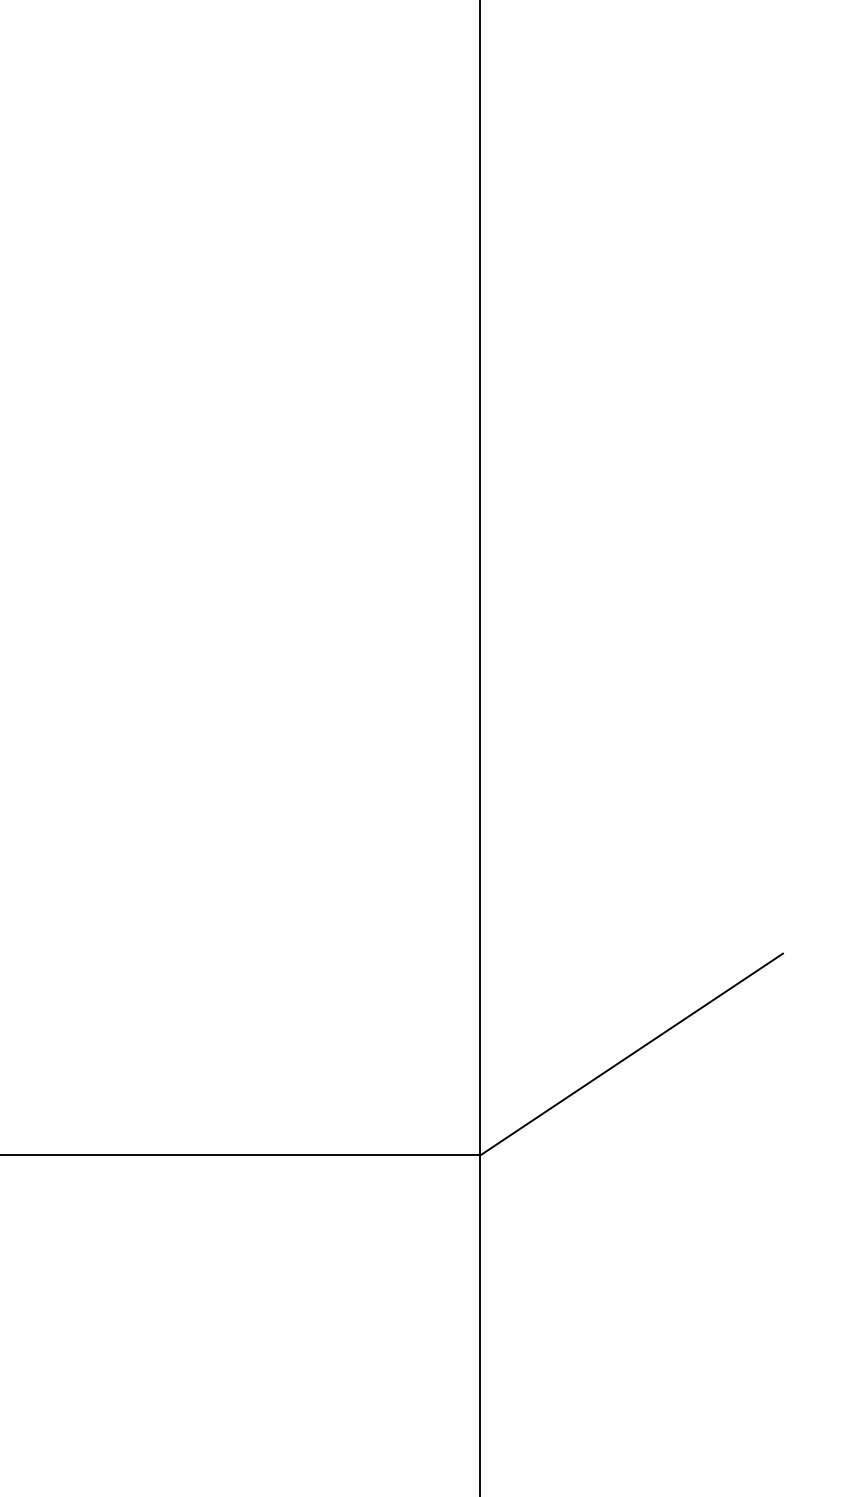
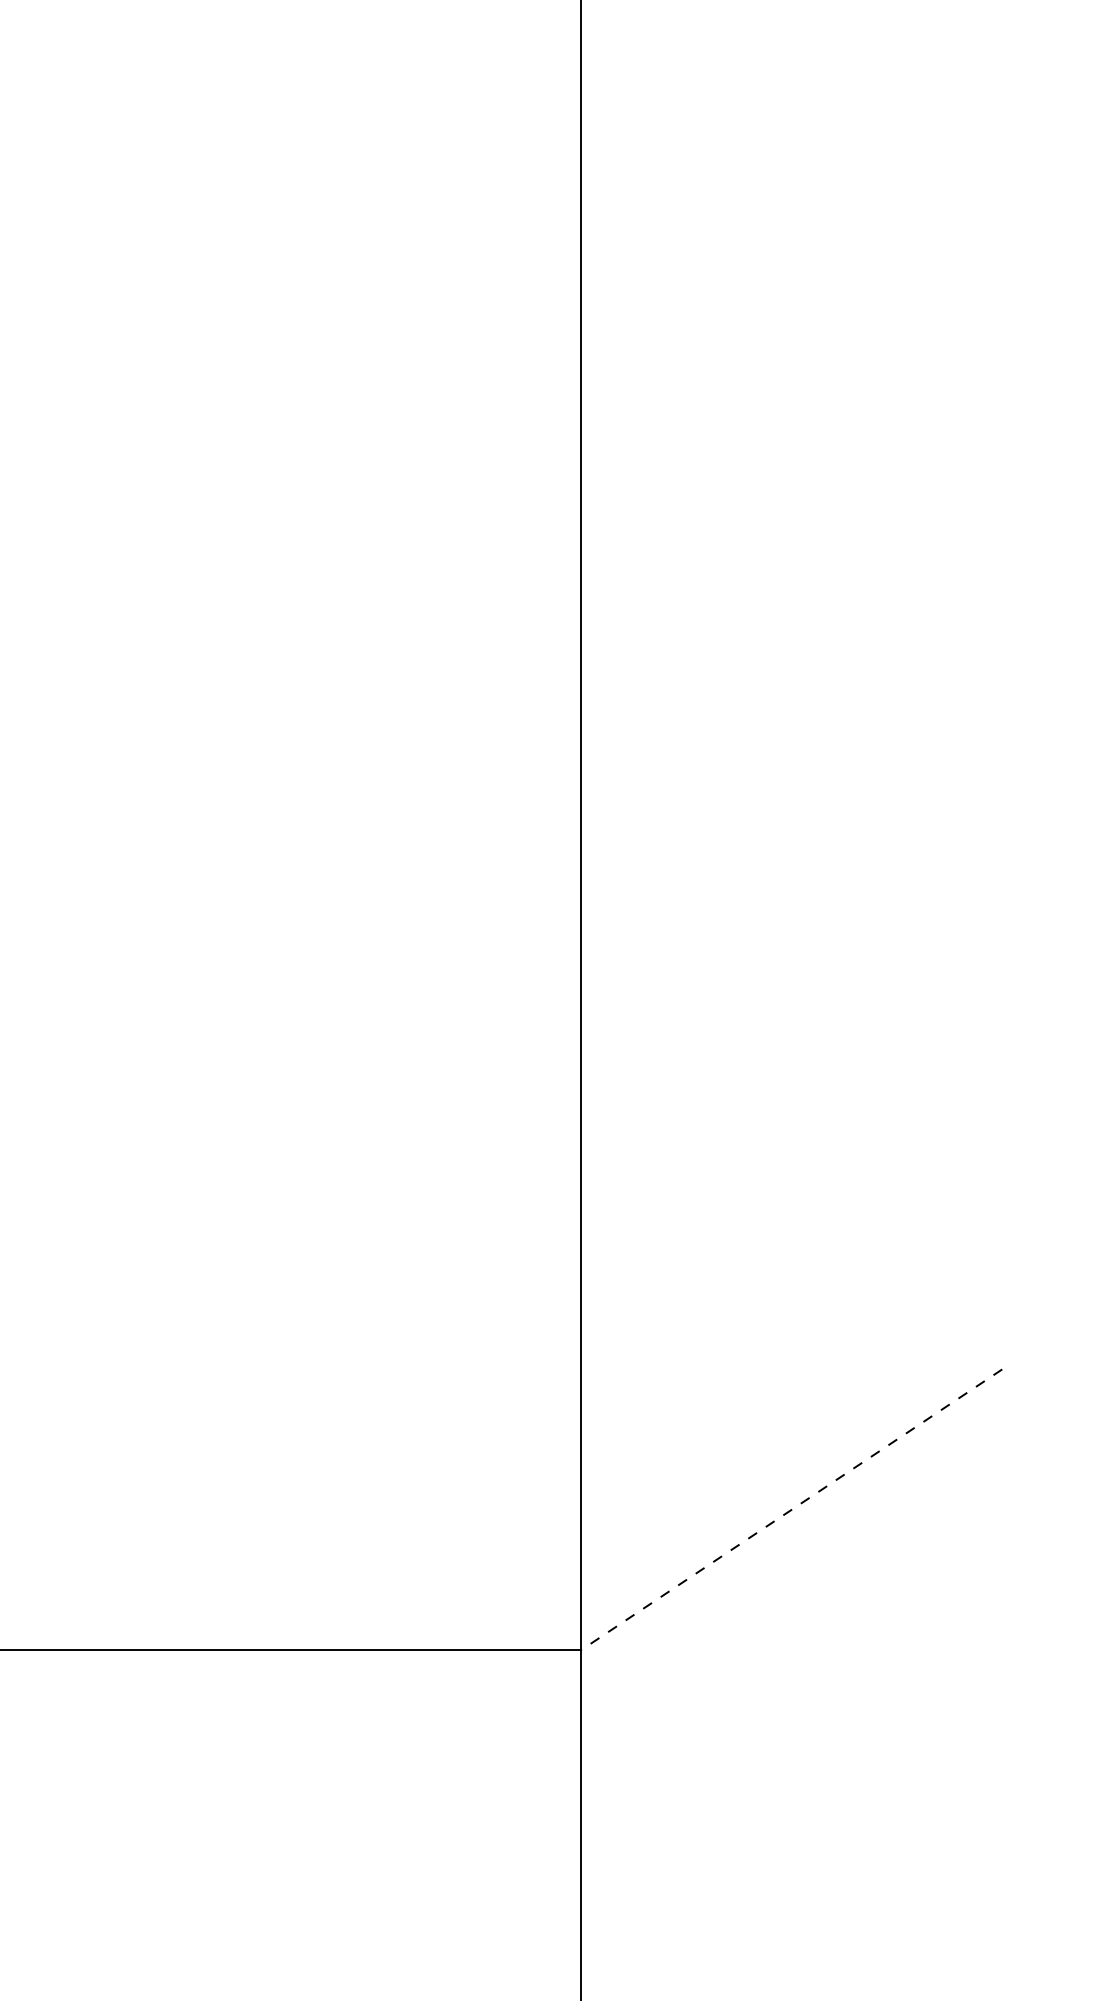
line: (631, 1054) -> (791, 1509), solid -> dashed

